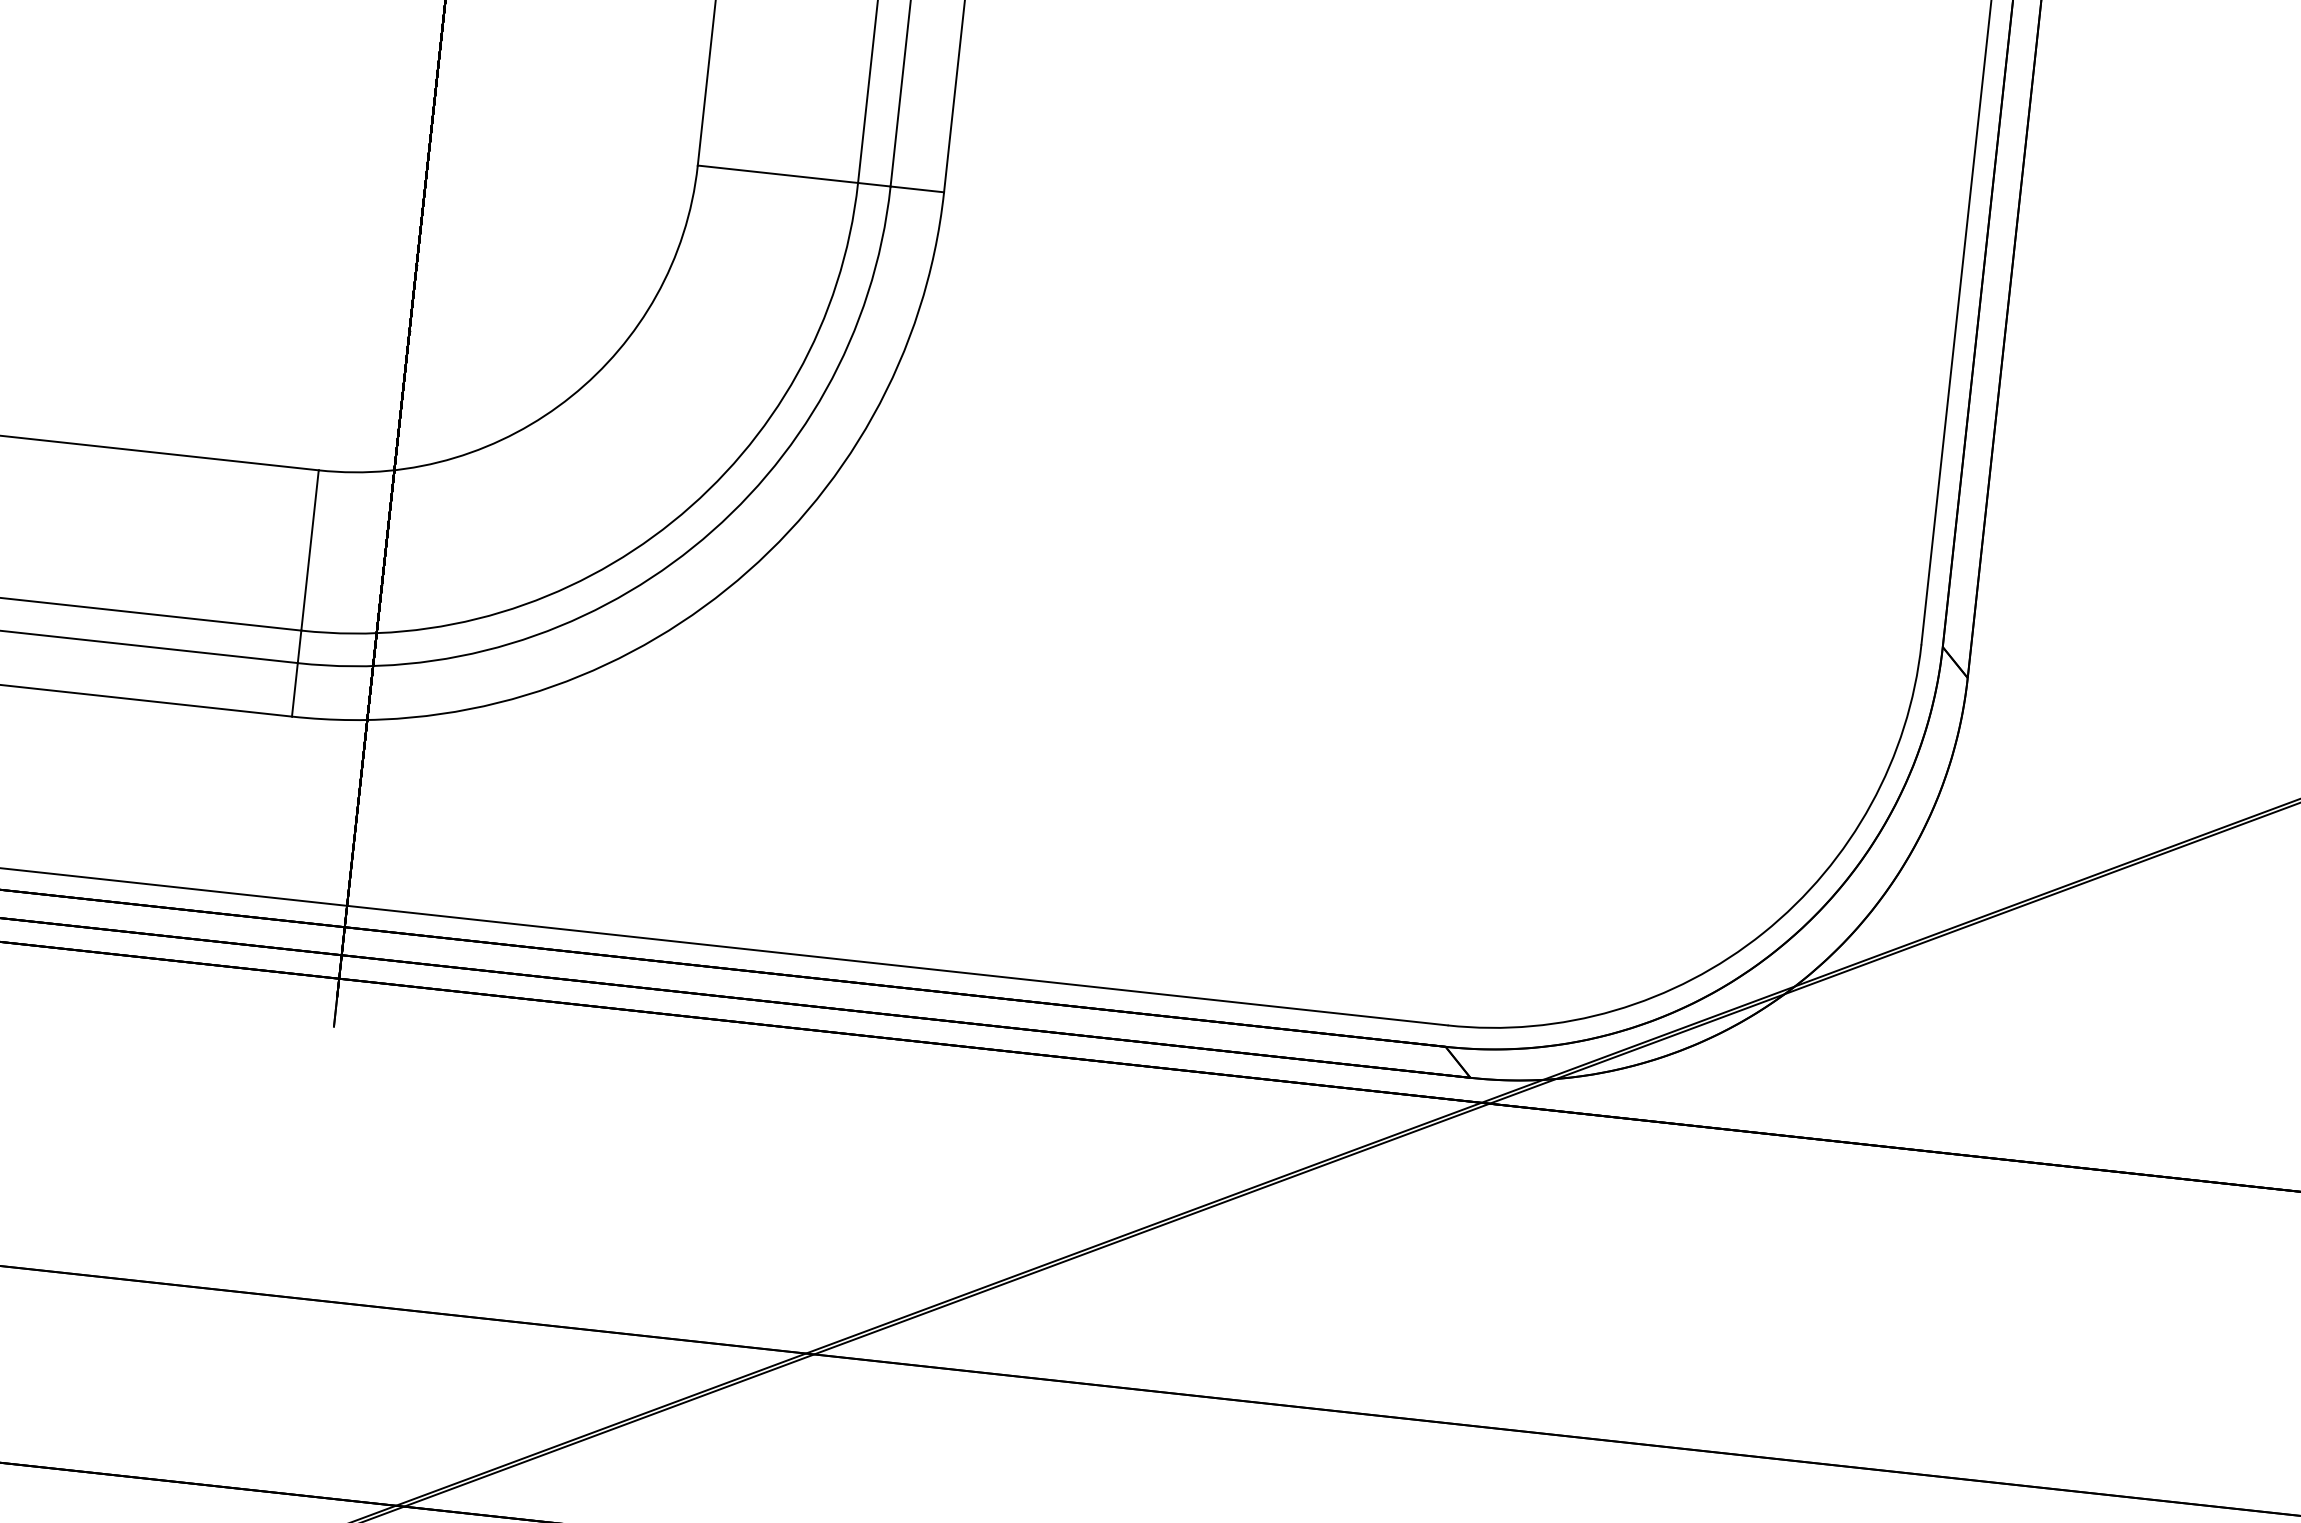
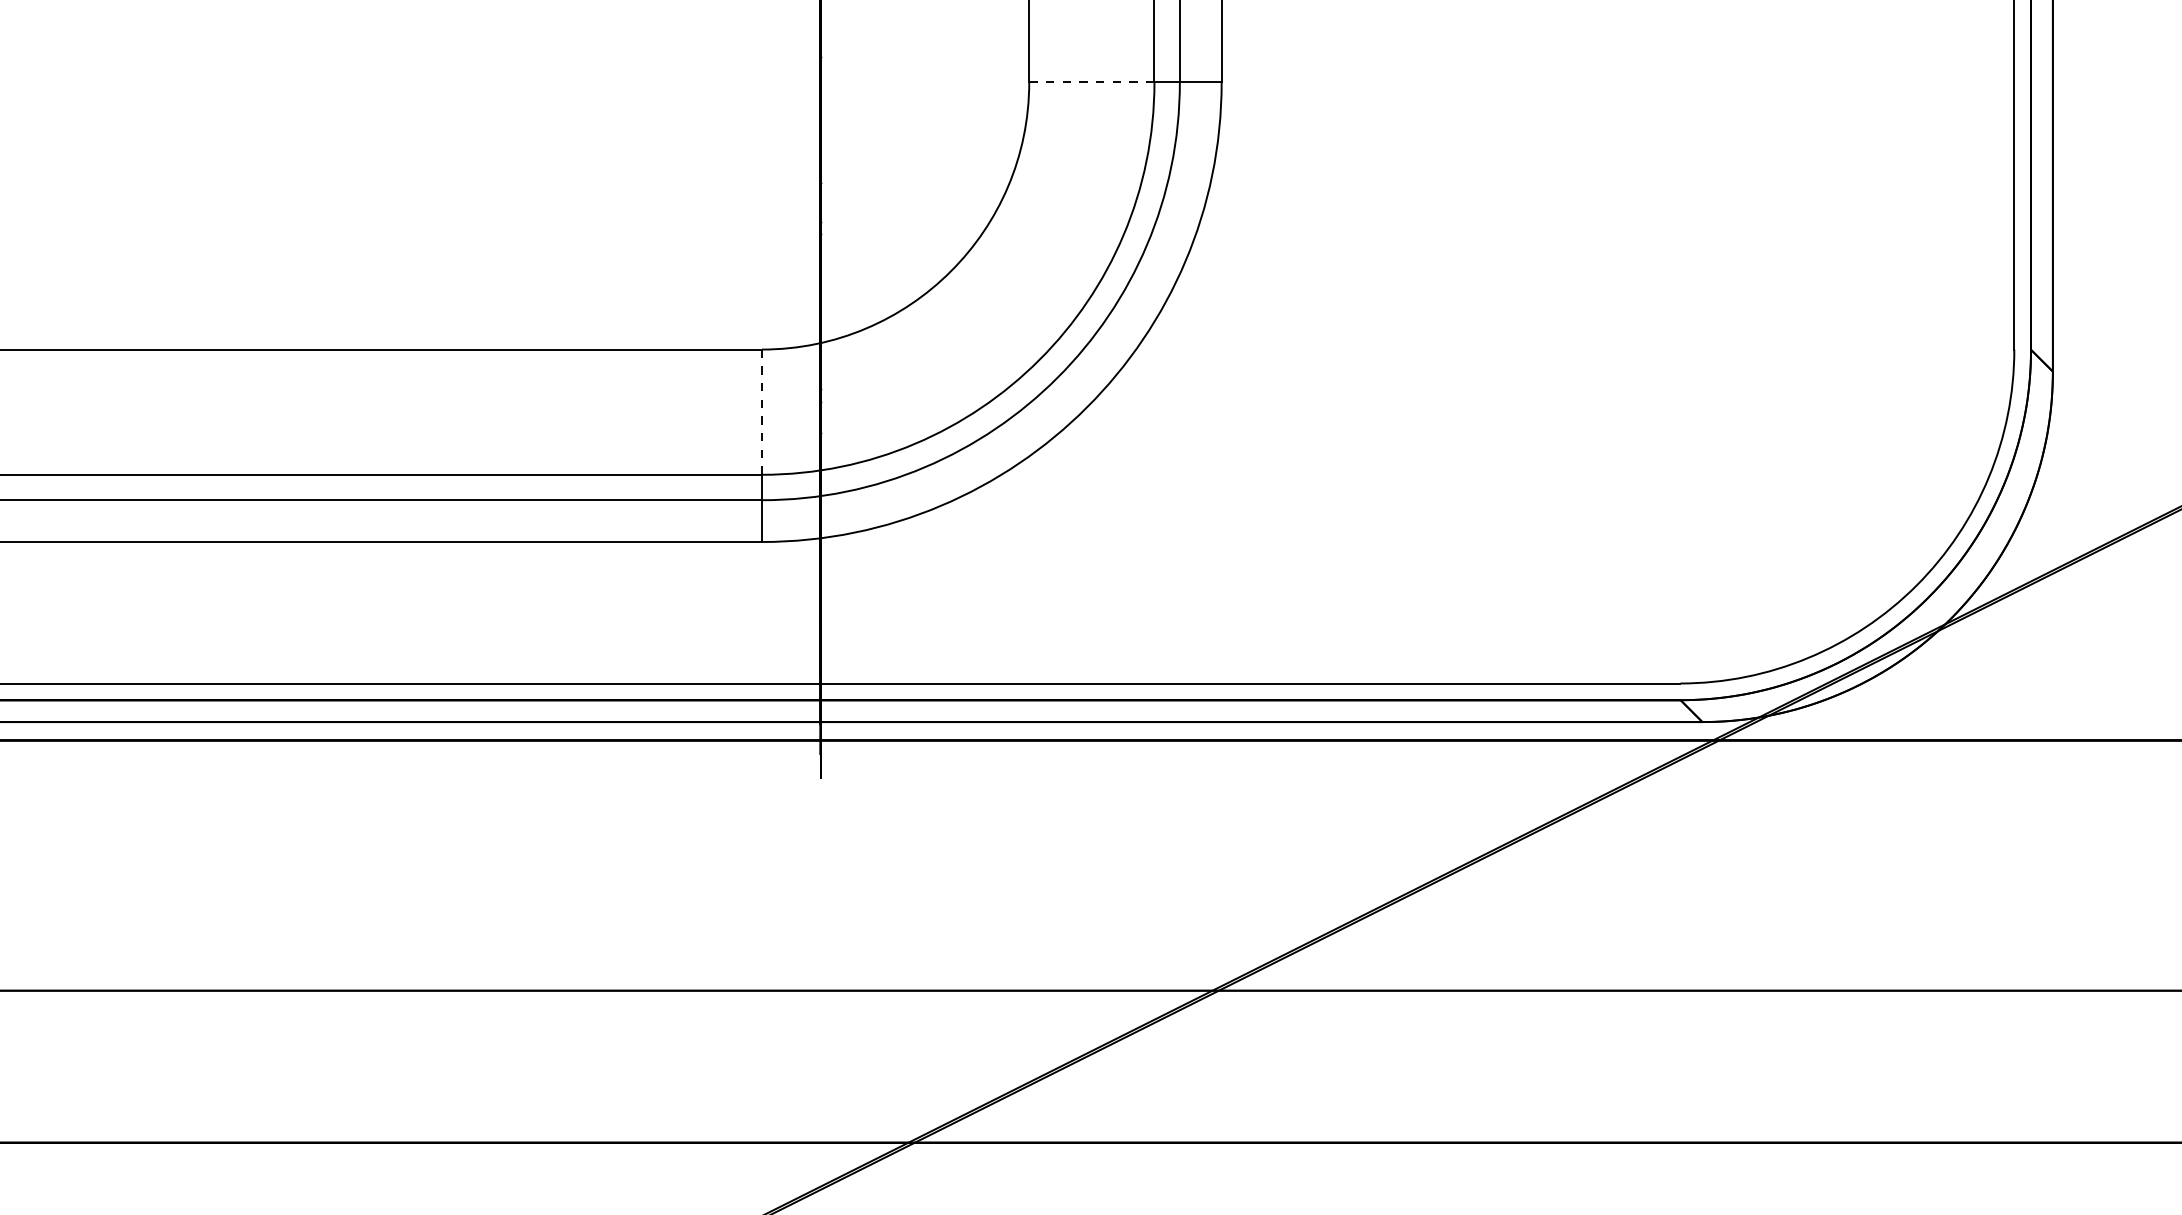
line: (777, 174) -> (1091, 82), solid -> dashed
line: (310, 550) -> (762, 412), solid -> dashed

